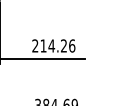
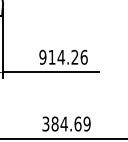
text: (34, 46) -> (42, 57), 214.26 -> 914.26

